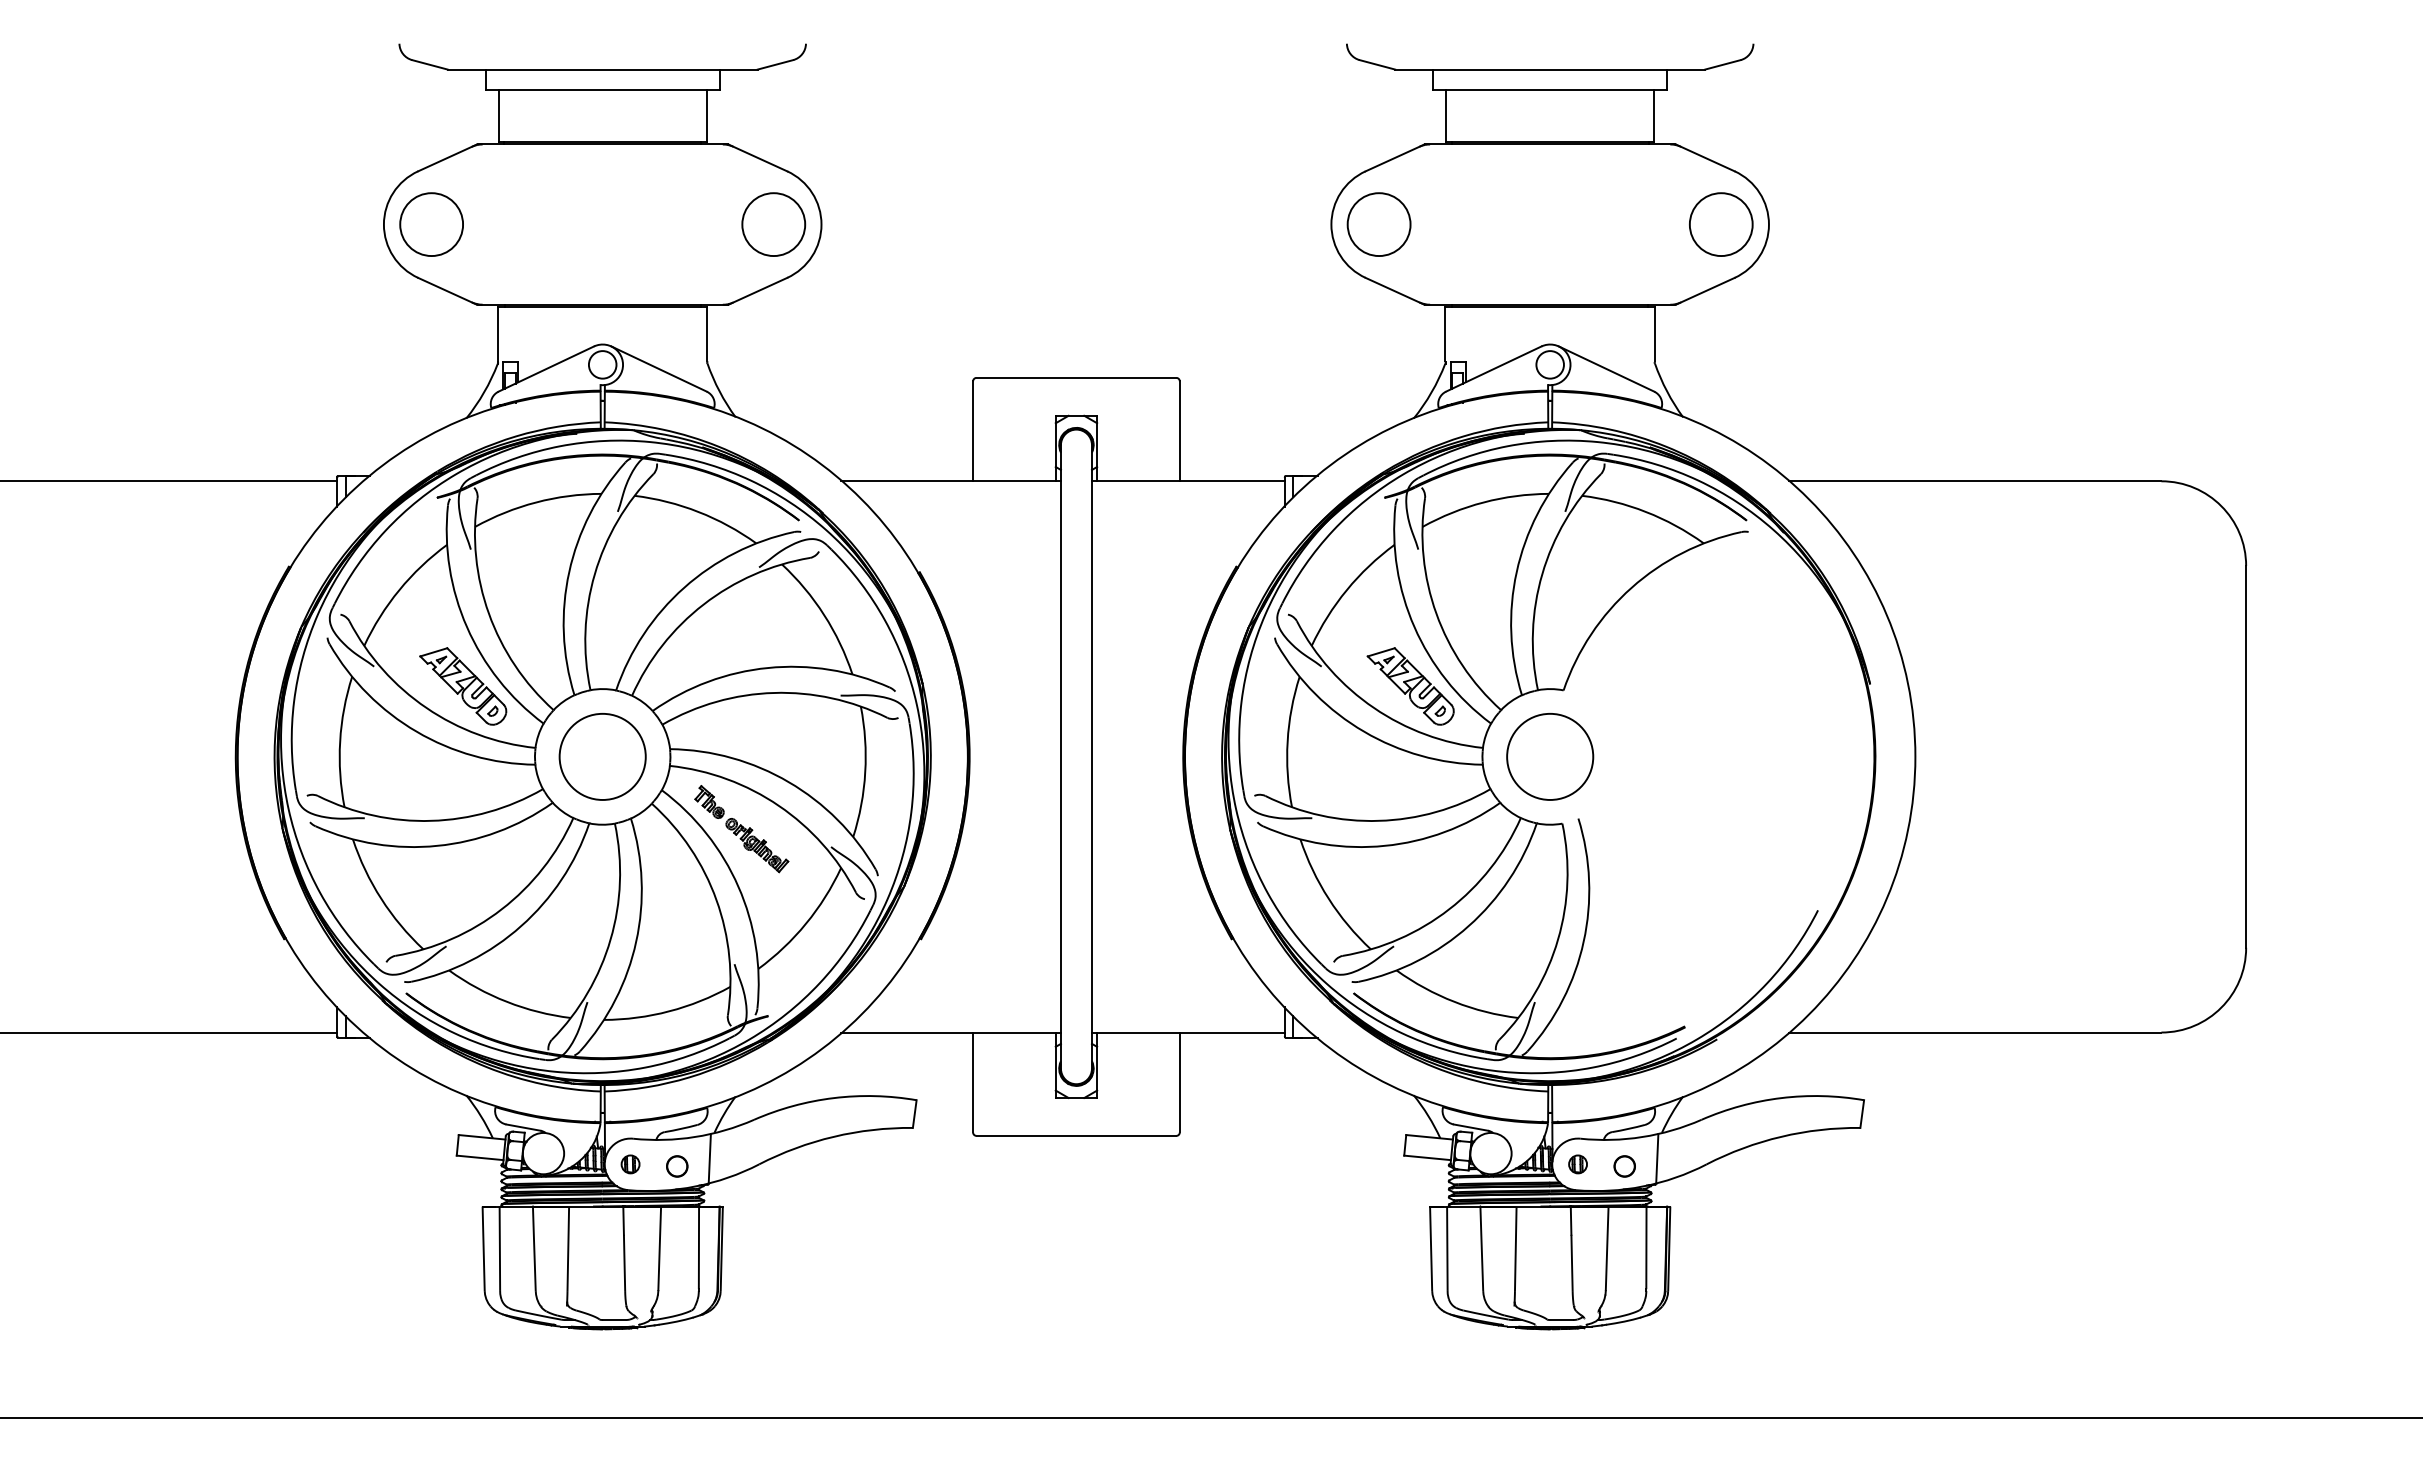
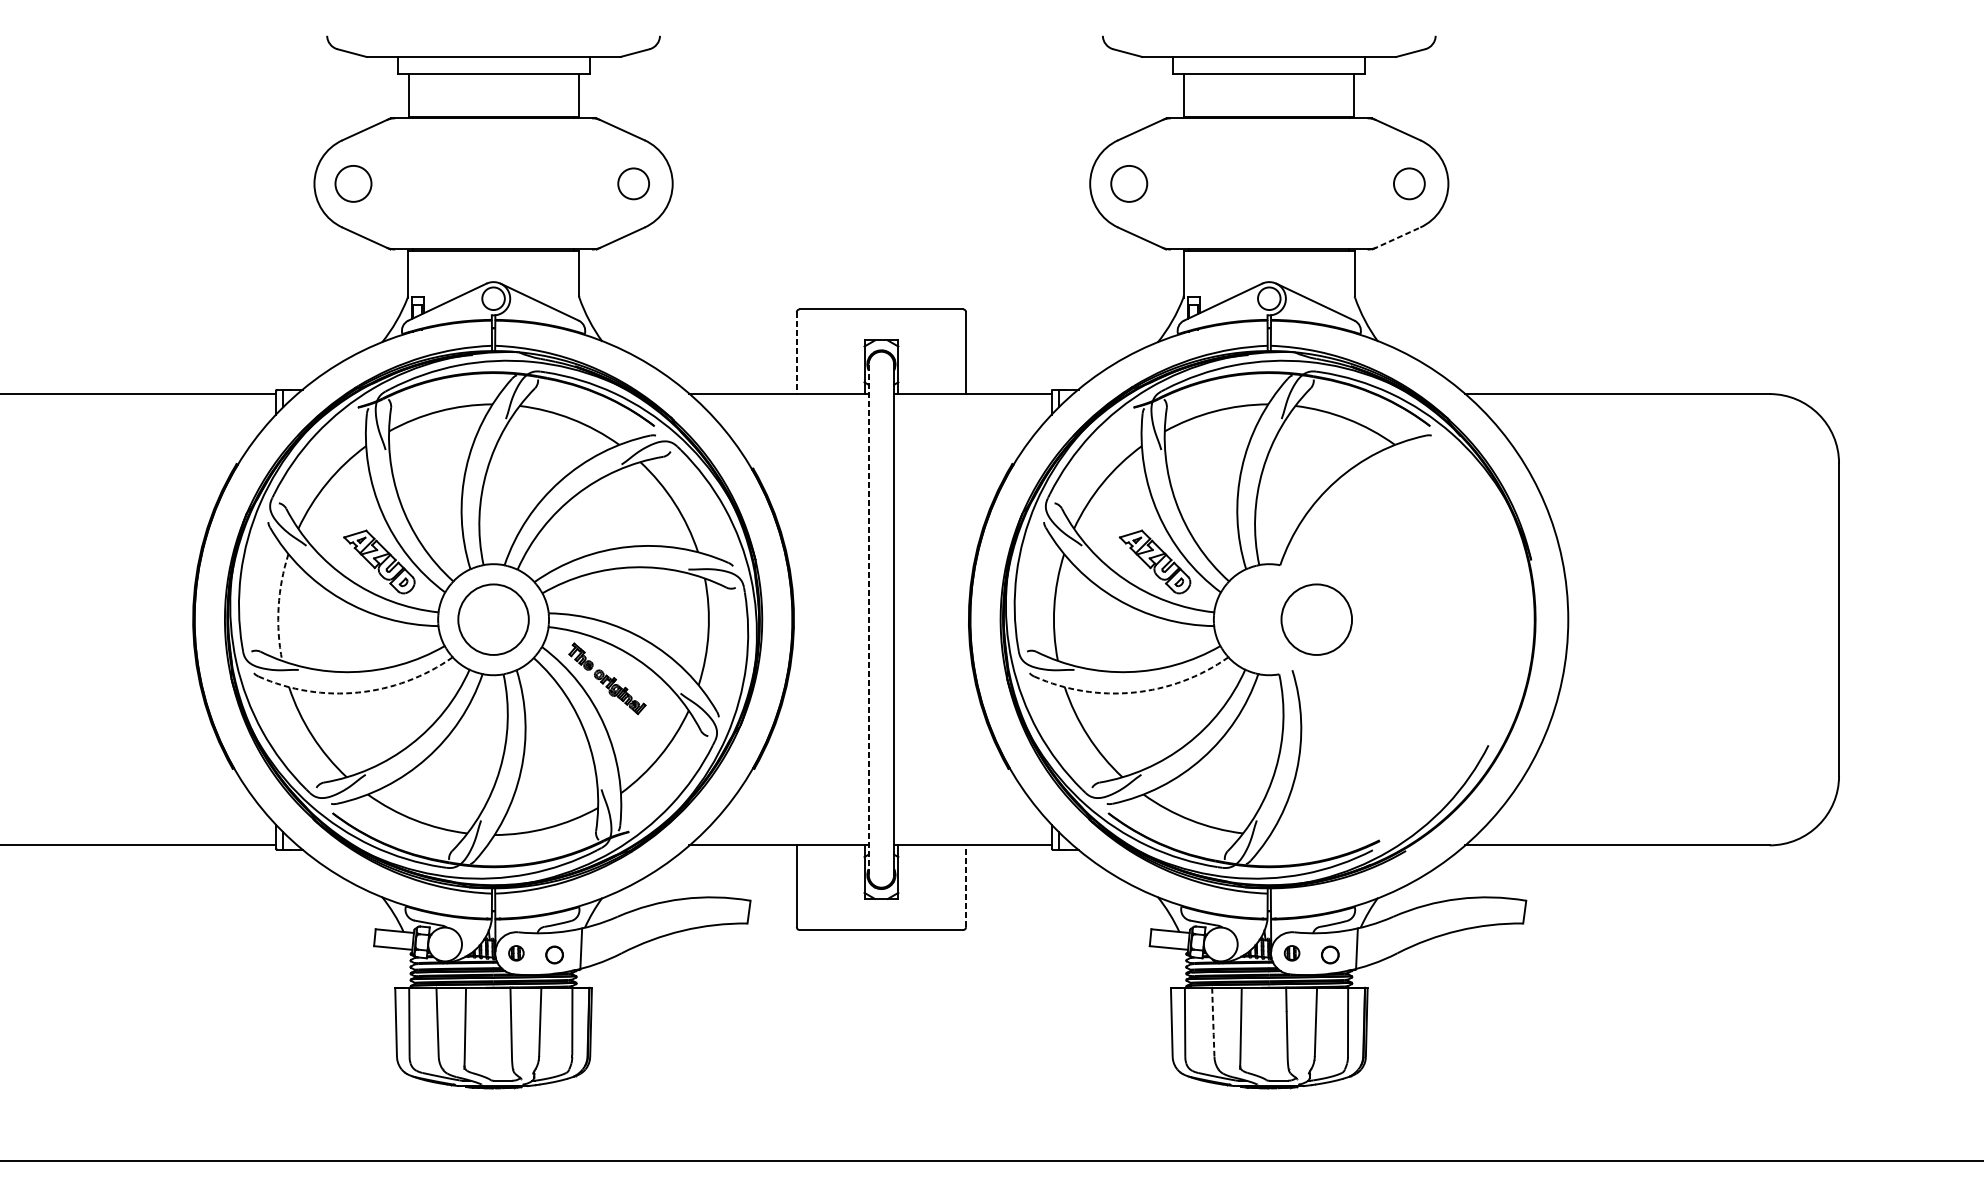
circle: (431, 224) -> (353, 183), size x0.7
circle: (773, 224) -> (633, 183), size x0.6
circle: (1378, 224) -> (1128, 183), size x0.7
circle: (1721, 224) -> (1409, 183), size x0.6
line: (1706, 291) -> (1397, 238), solid -> dashed
line: (973, 431) -> (797, 353), solid -> dashed
arc: (340, 741) -> (278, 607), solid -> dashed
line: (1060, 756) -> (868, 619), solid -> dashed
circle: (1550, 756) -> (1317, 619), moved
arc: (437, 845) -> (358, 692), solid -> dashed
arc: (1384, 845) -> (1133, 692), solid -> dashed
line: (1179, 1082) -> (965, 886), solid -> dashed
line: (1481, 1248) -> (1213, 1022), solid -> dashed

